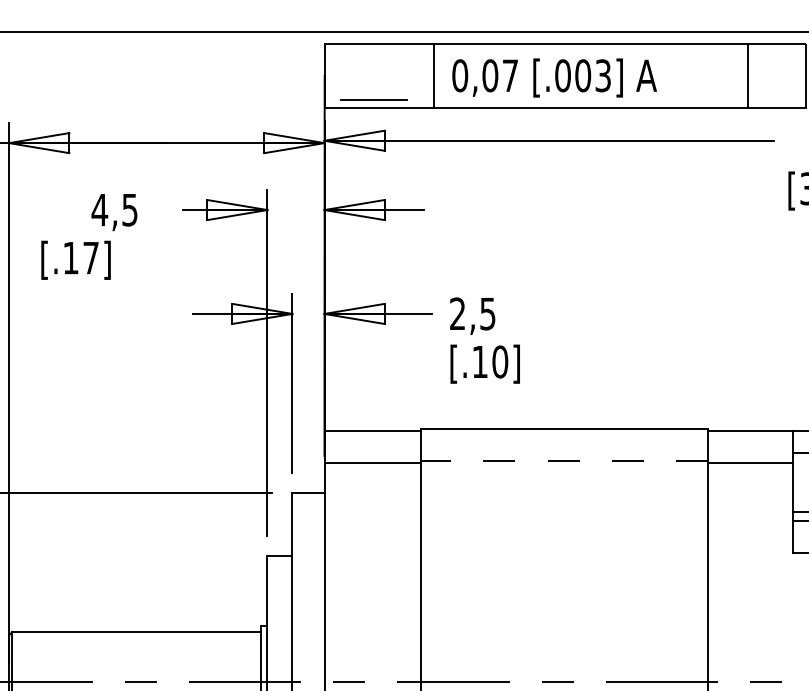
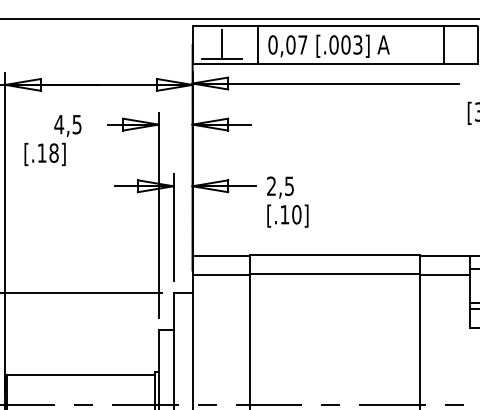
line: (373, 74) -> (221, 44), added
text: (90, 257) -> (53, 152), [.17] -> [.18]
line: (563, 460) -> (334, 273), dashed -> solid

